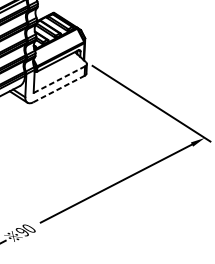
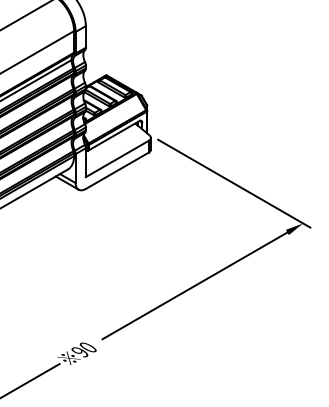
line: (59, 79) -> (117, 158), dashed -> solid
line: (59, 88) -> (117, 170), dashed -> solid

